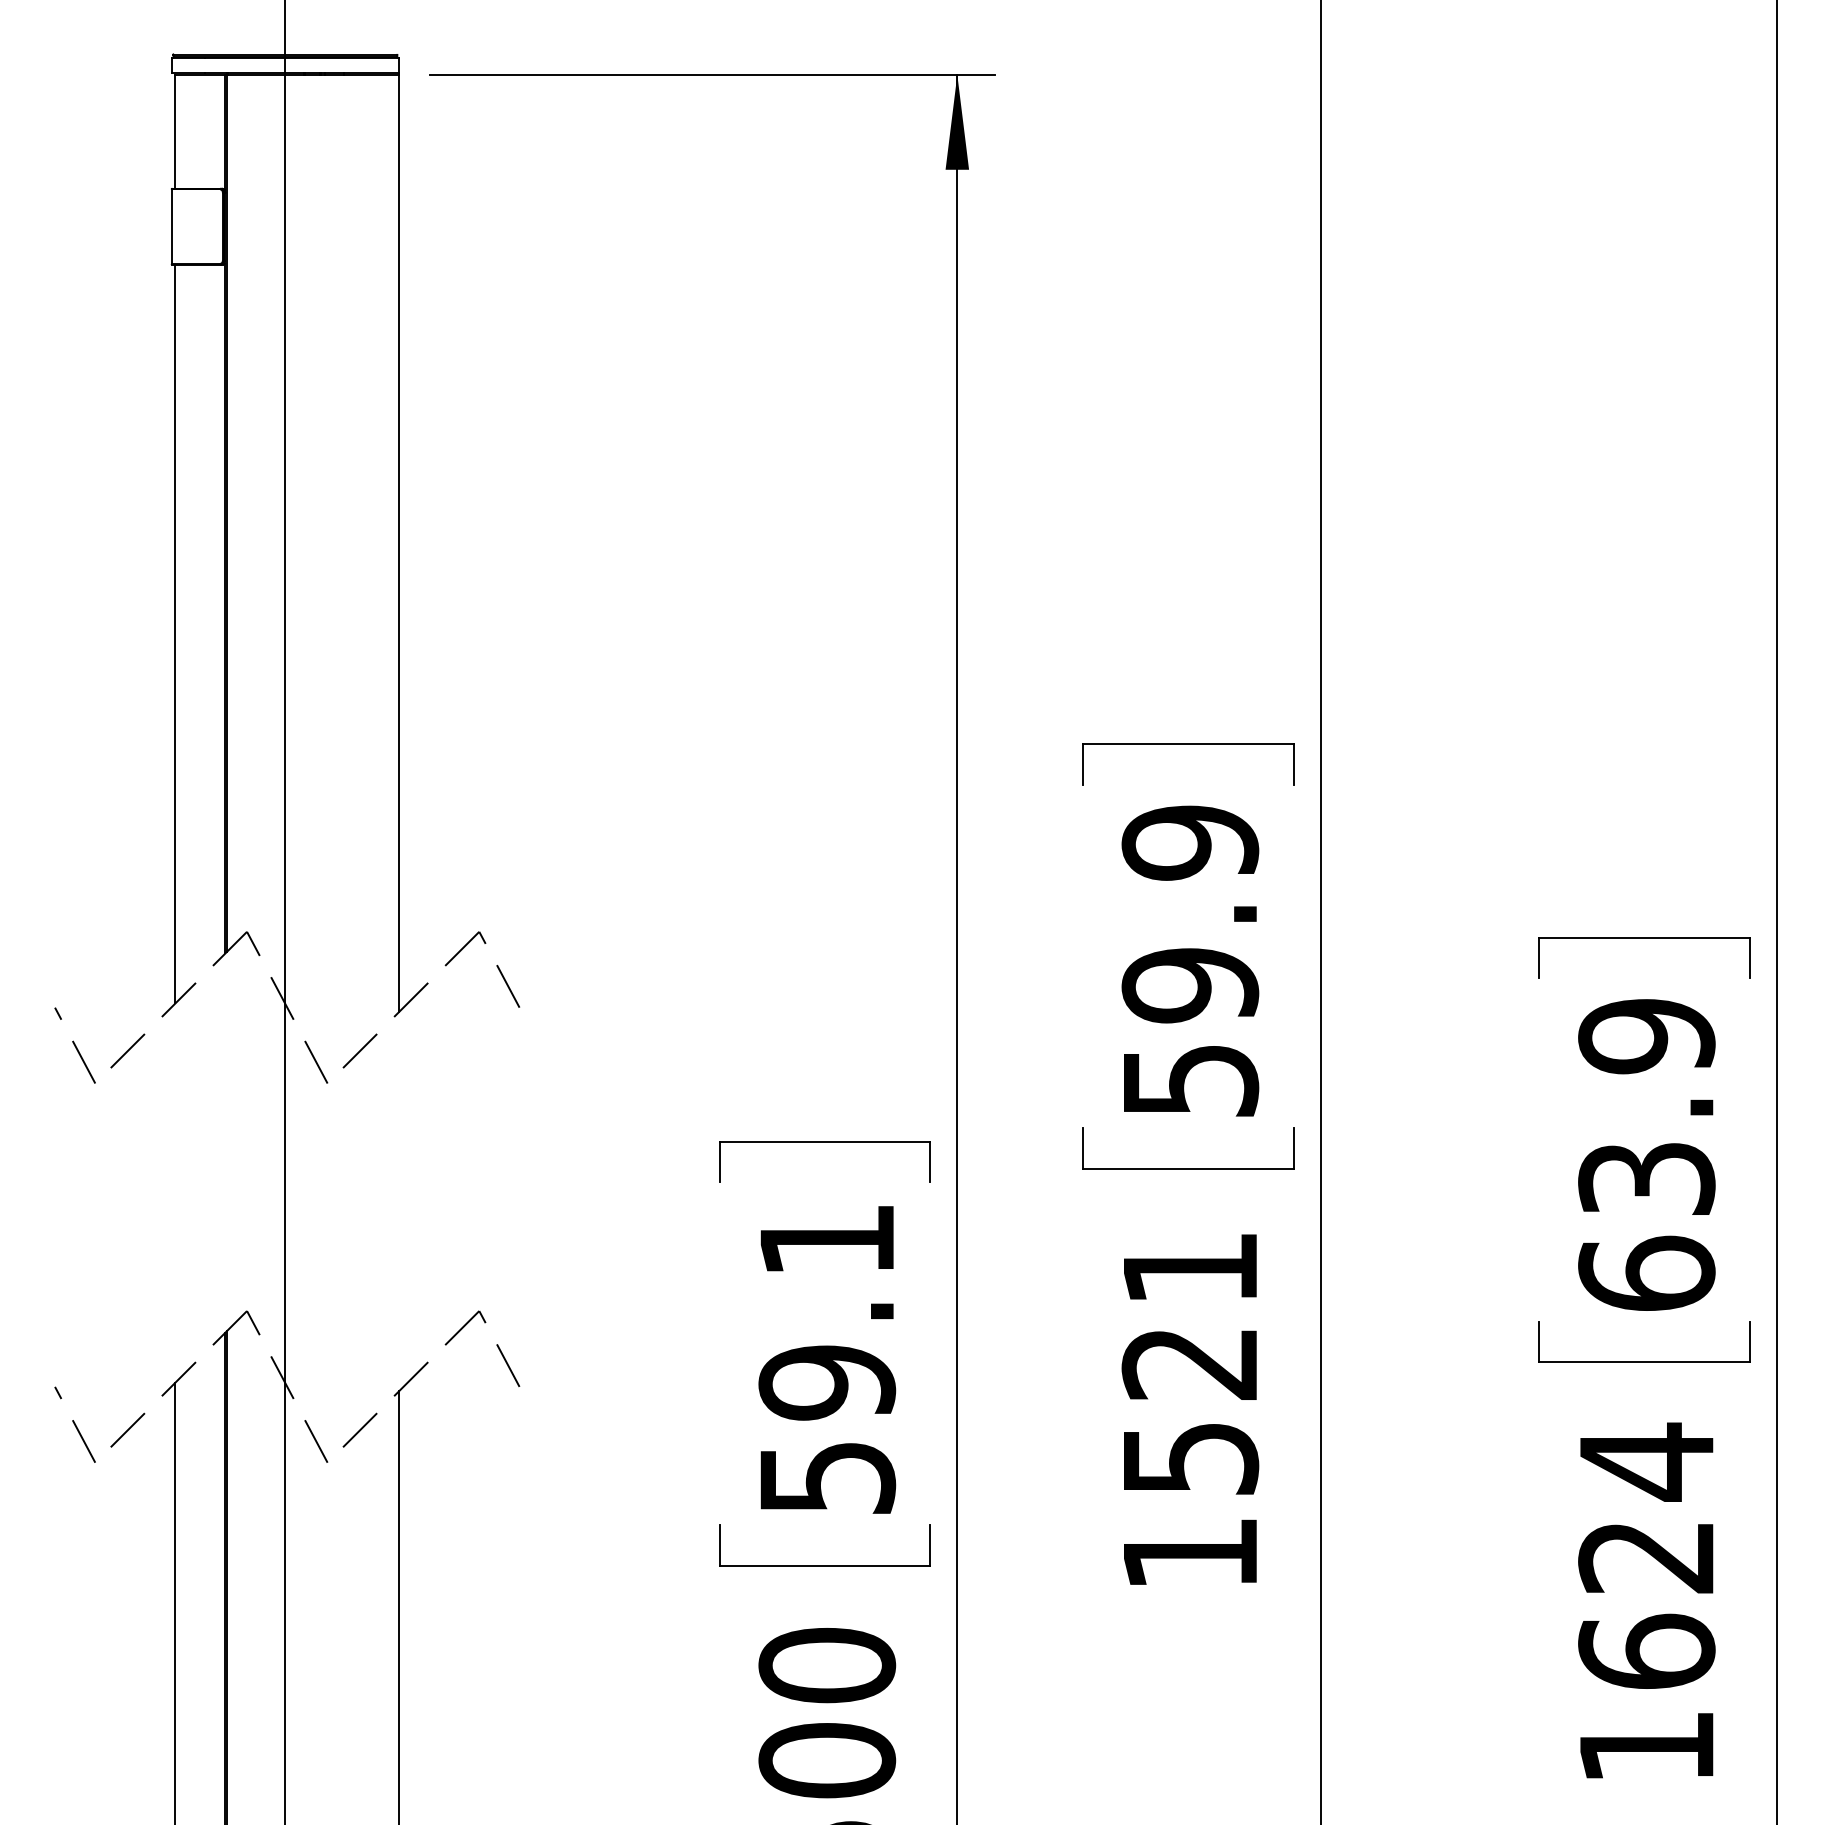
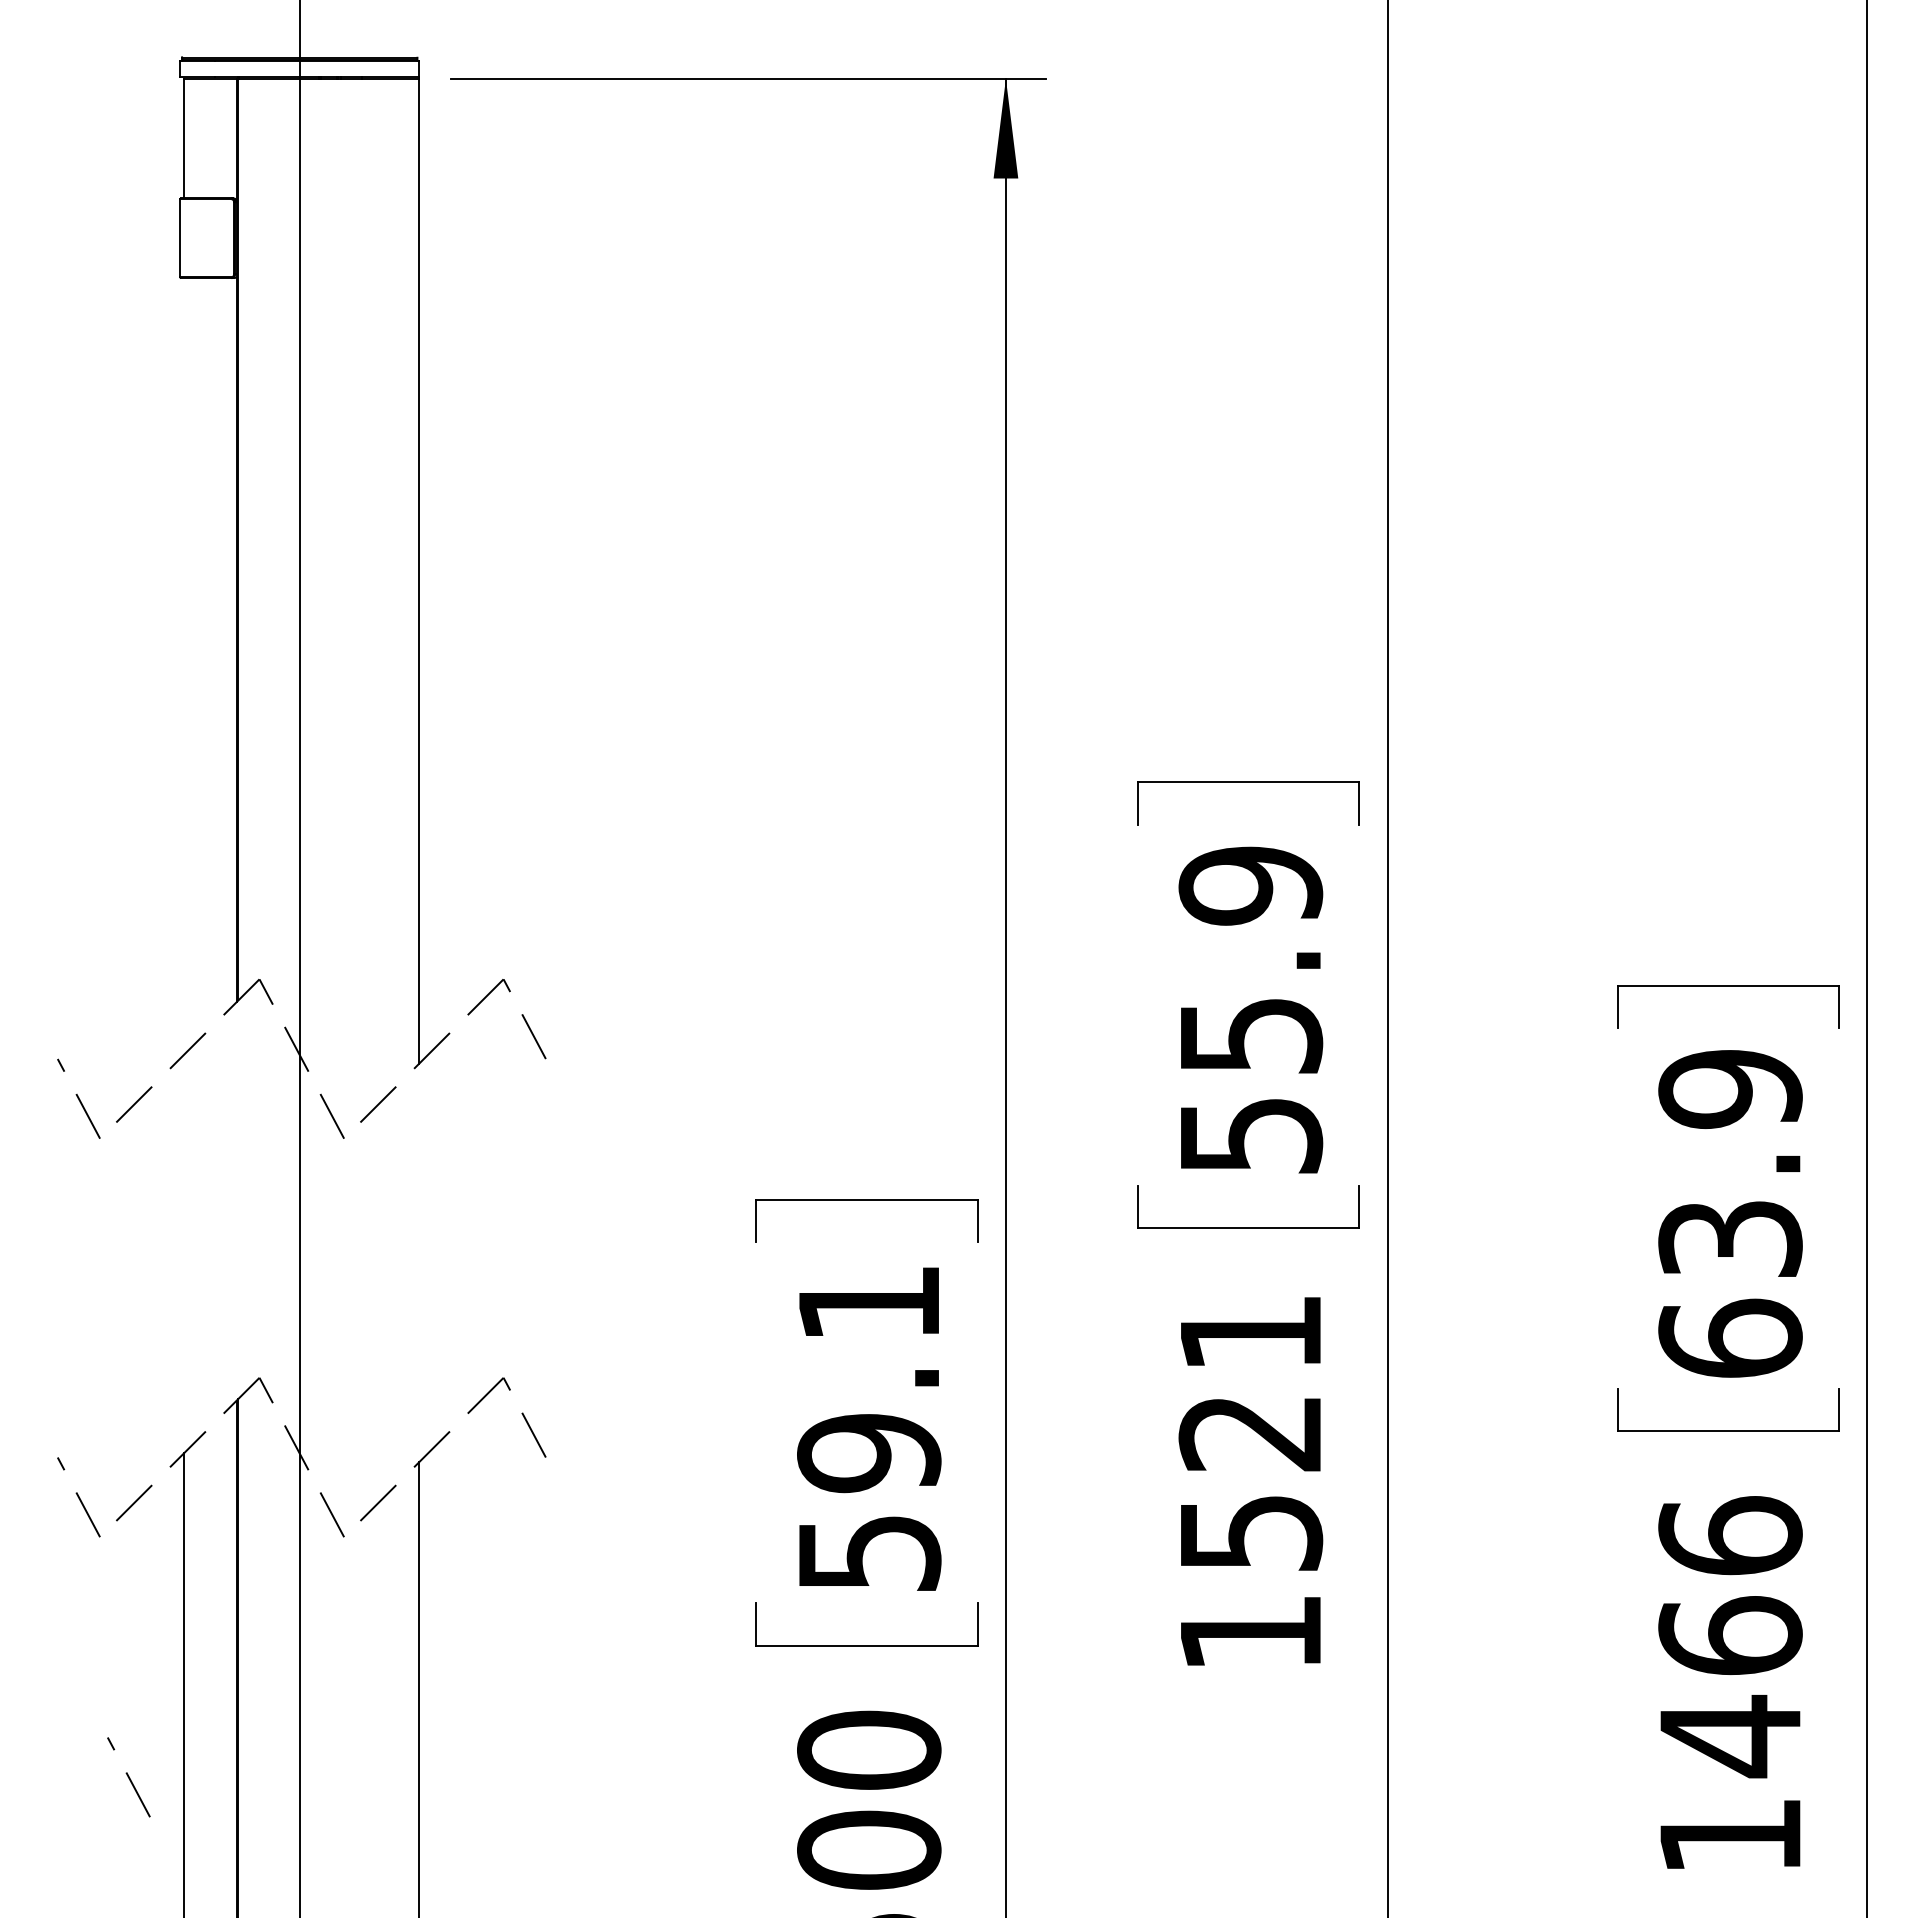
line: (175, 634) -> (184, 666), removed
text: (1190, 985) -> (1250, 1035), 59.9 -> 55.9
text: (1646, 1557) -> (1730, 1636), 1624 -> 1466
line: (122, 1691) -> (128, 1777), added

